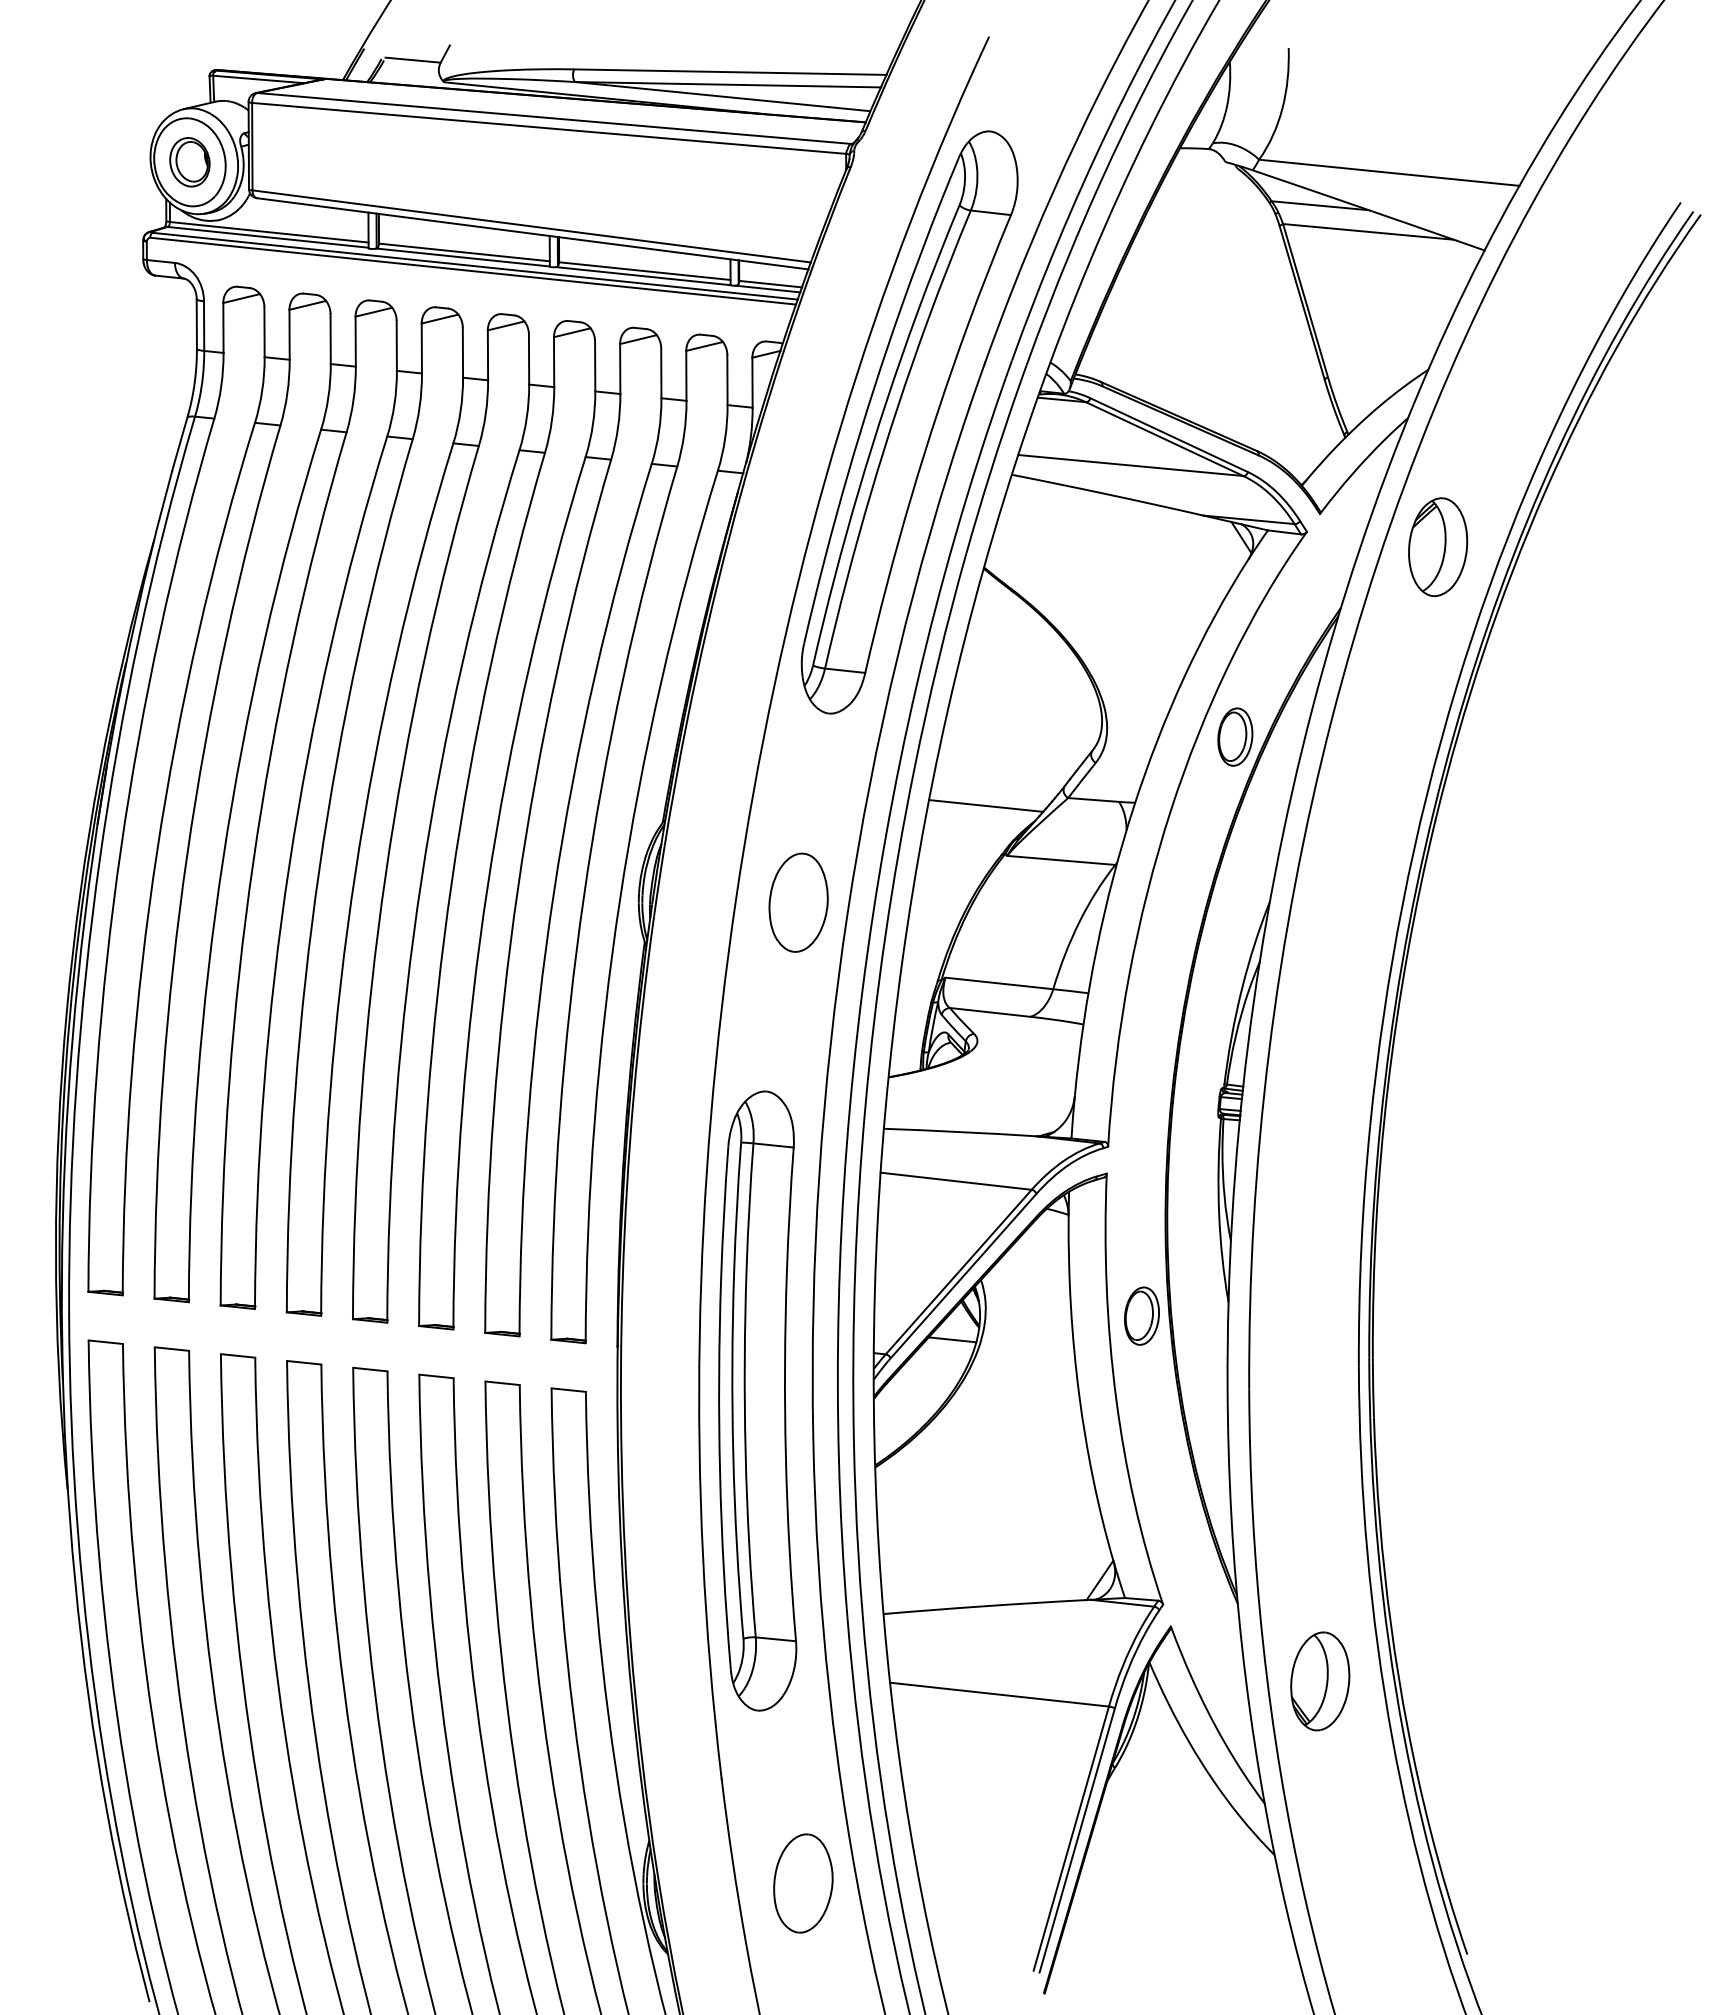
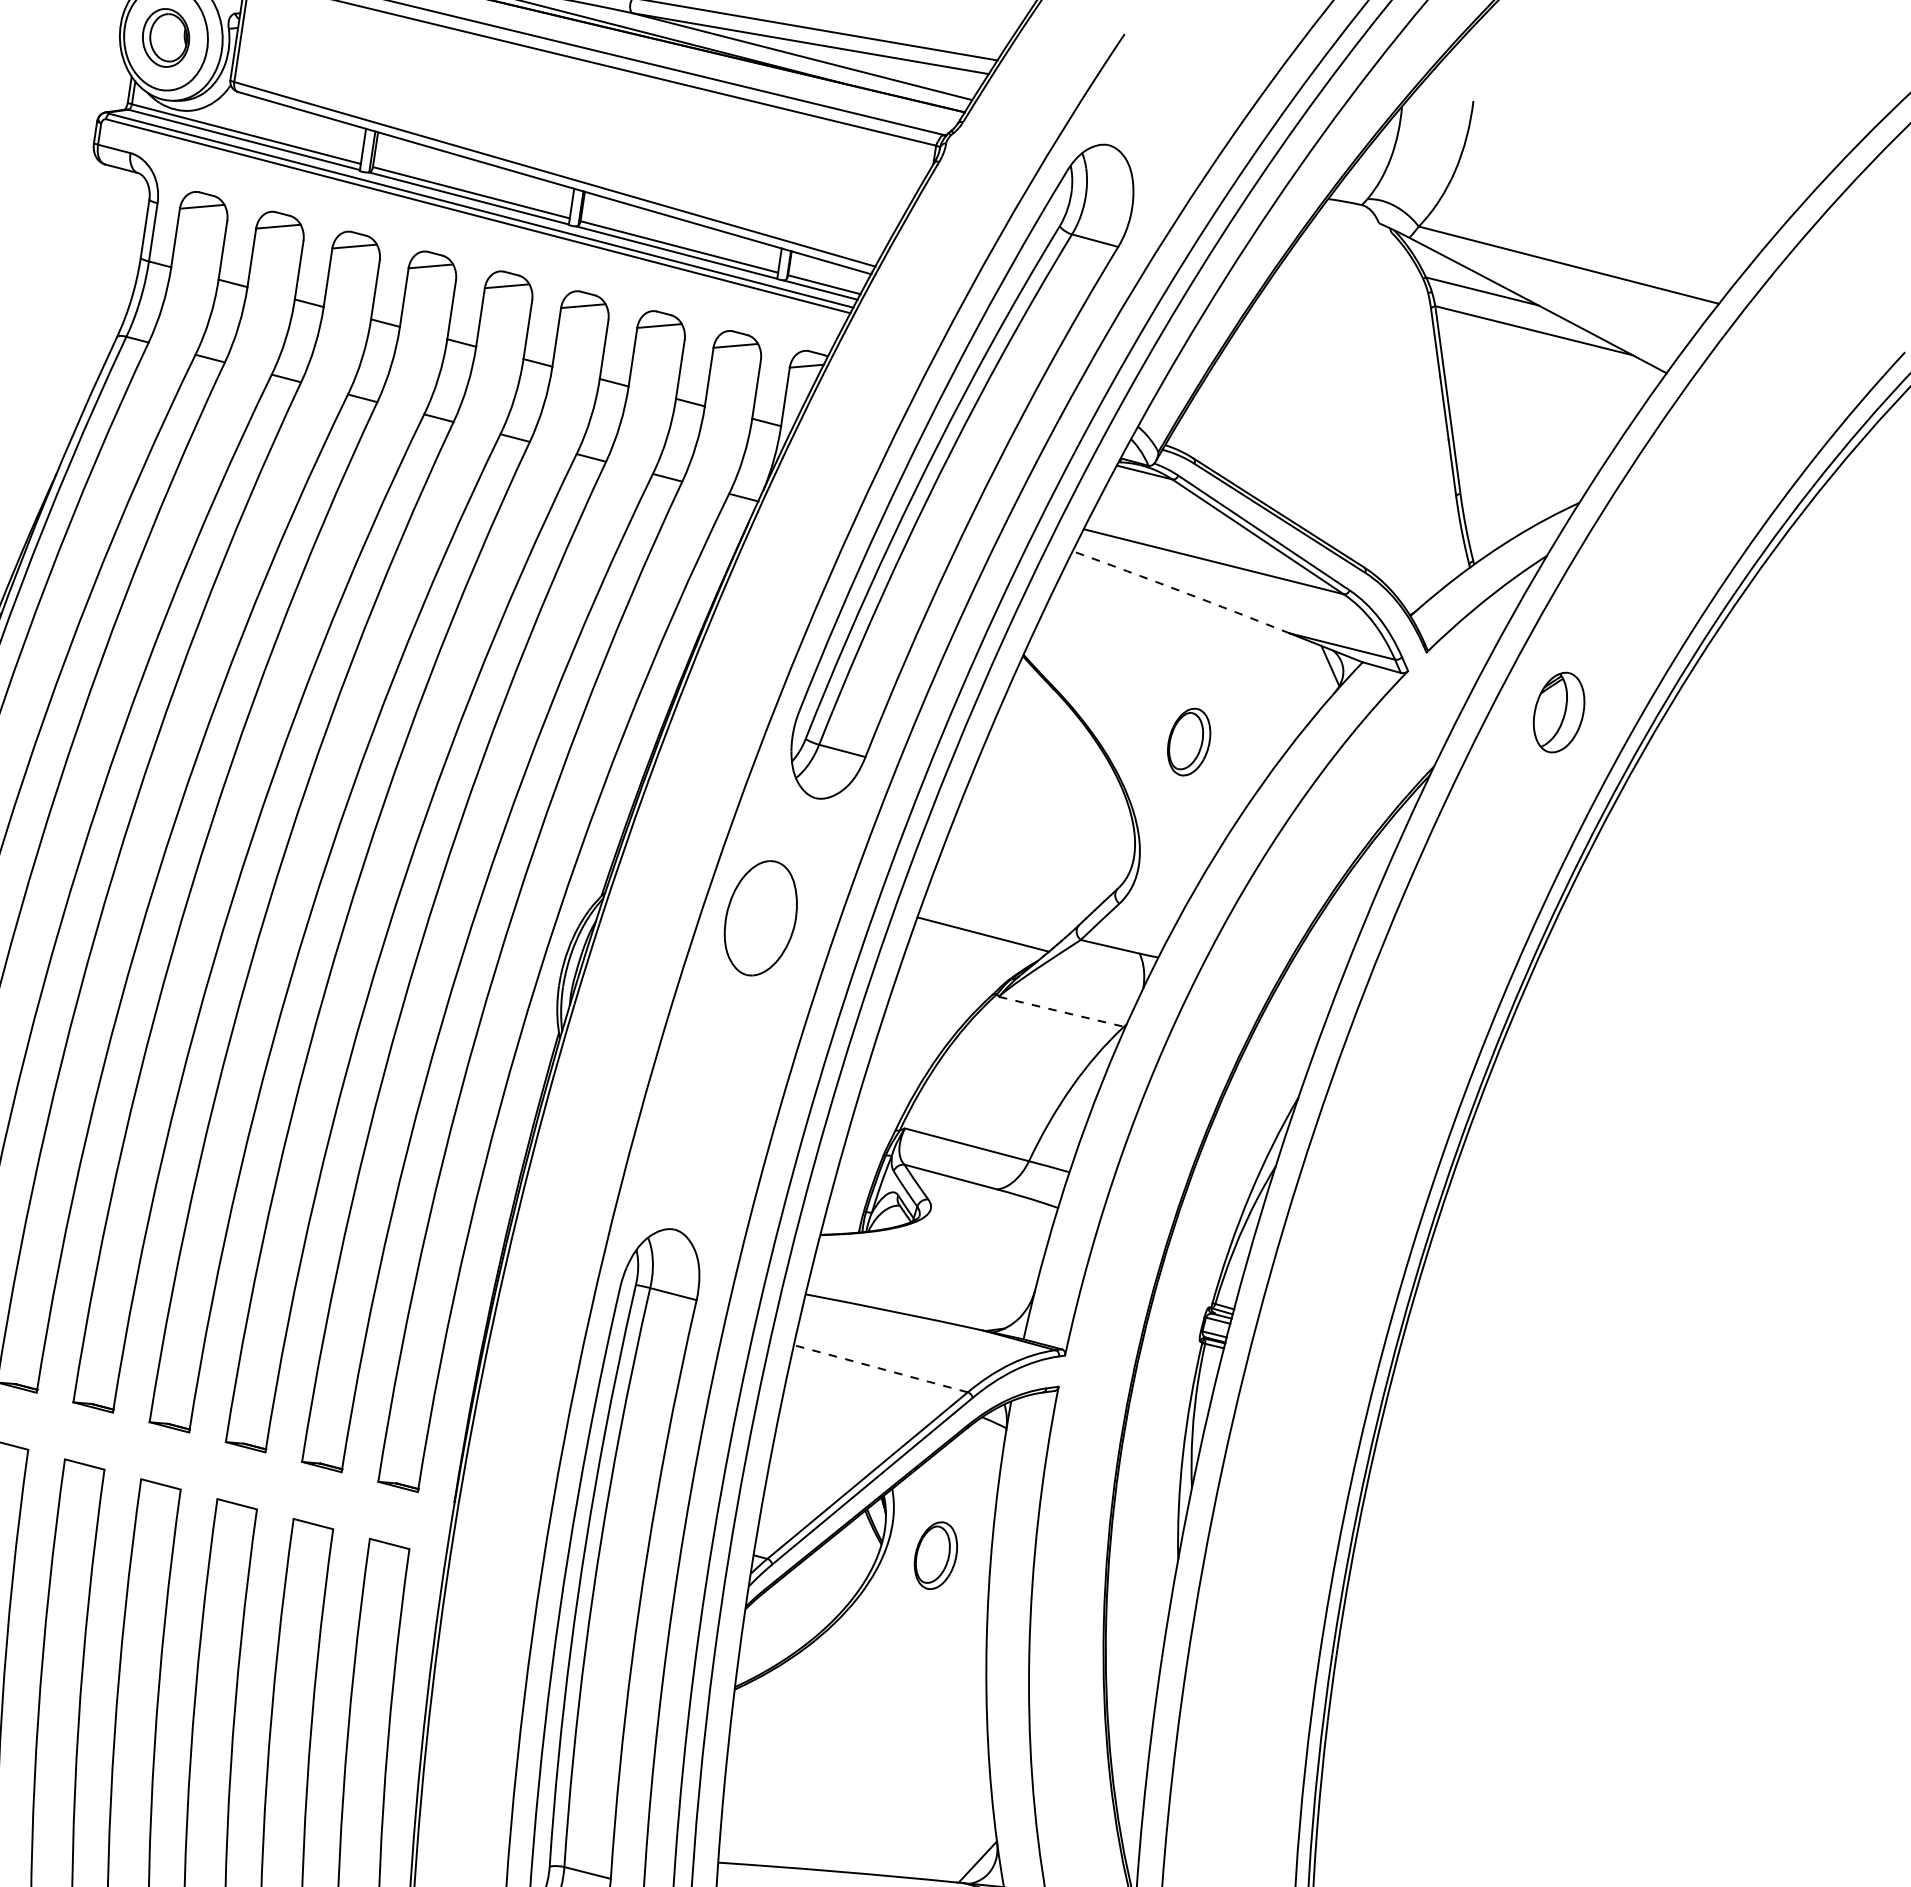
arc: (1107, 494) -> (1181, 591), solid -> dashed
part: (1438, 547) -> (1559, 712), size x0.7
part: (1235, 736) -> (1189, 741), moved
line: (1061, 860) -> (1061, 1011), solid -> dashed
part: (798, 902) -> (760, 917), moved
line: (956, 1181) -> (881, 1369), solid -> dashed
part: (1141, 1315) -> (935, 1554), moved
line: (952, 1339) -> (848, 1553), removed

